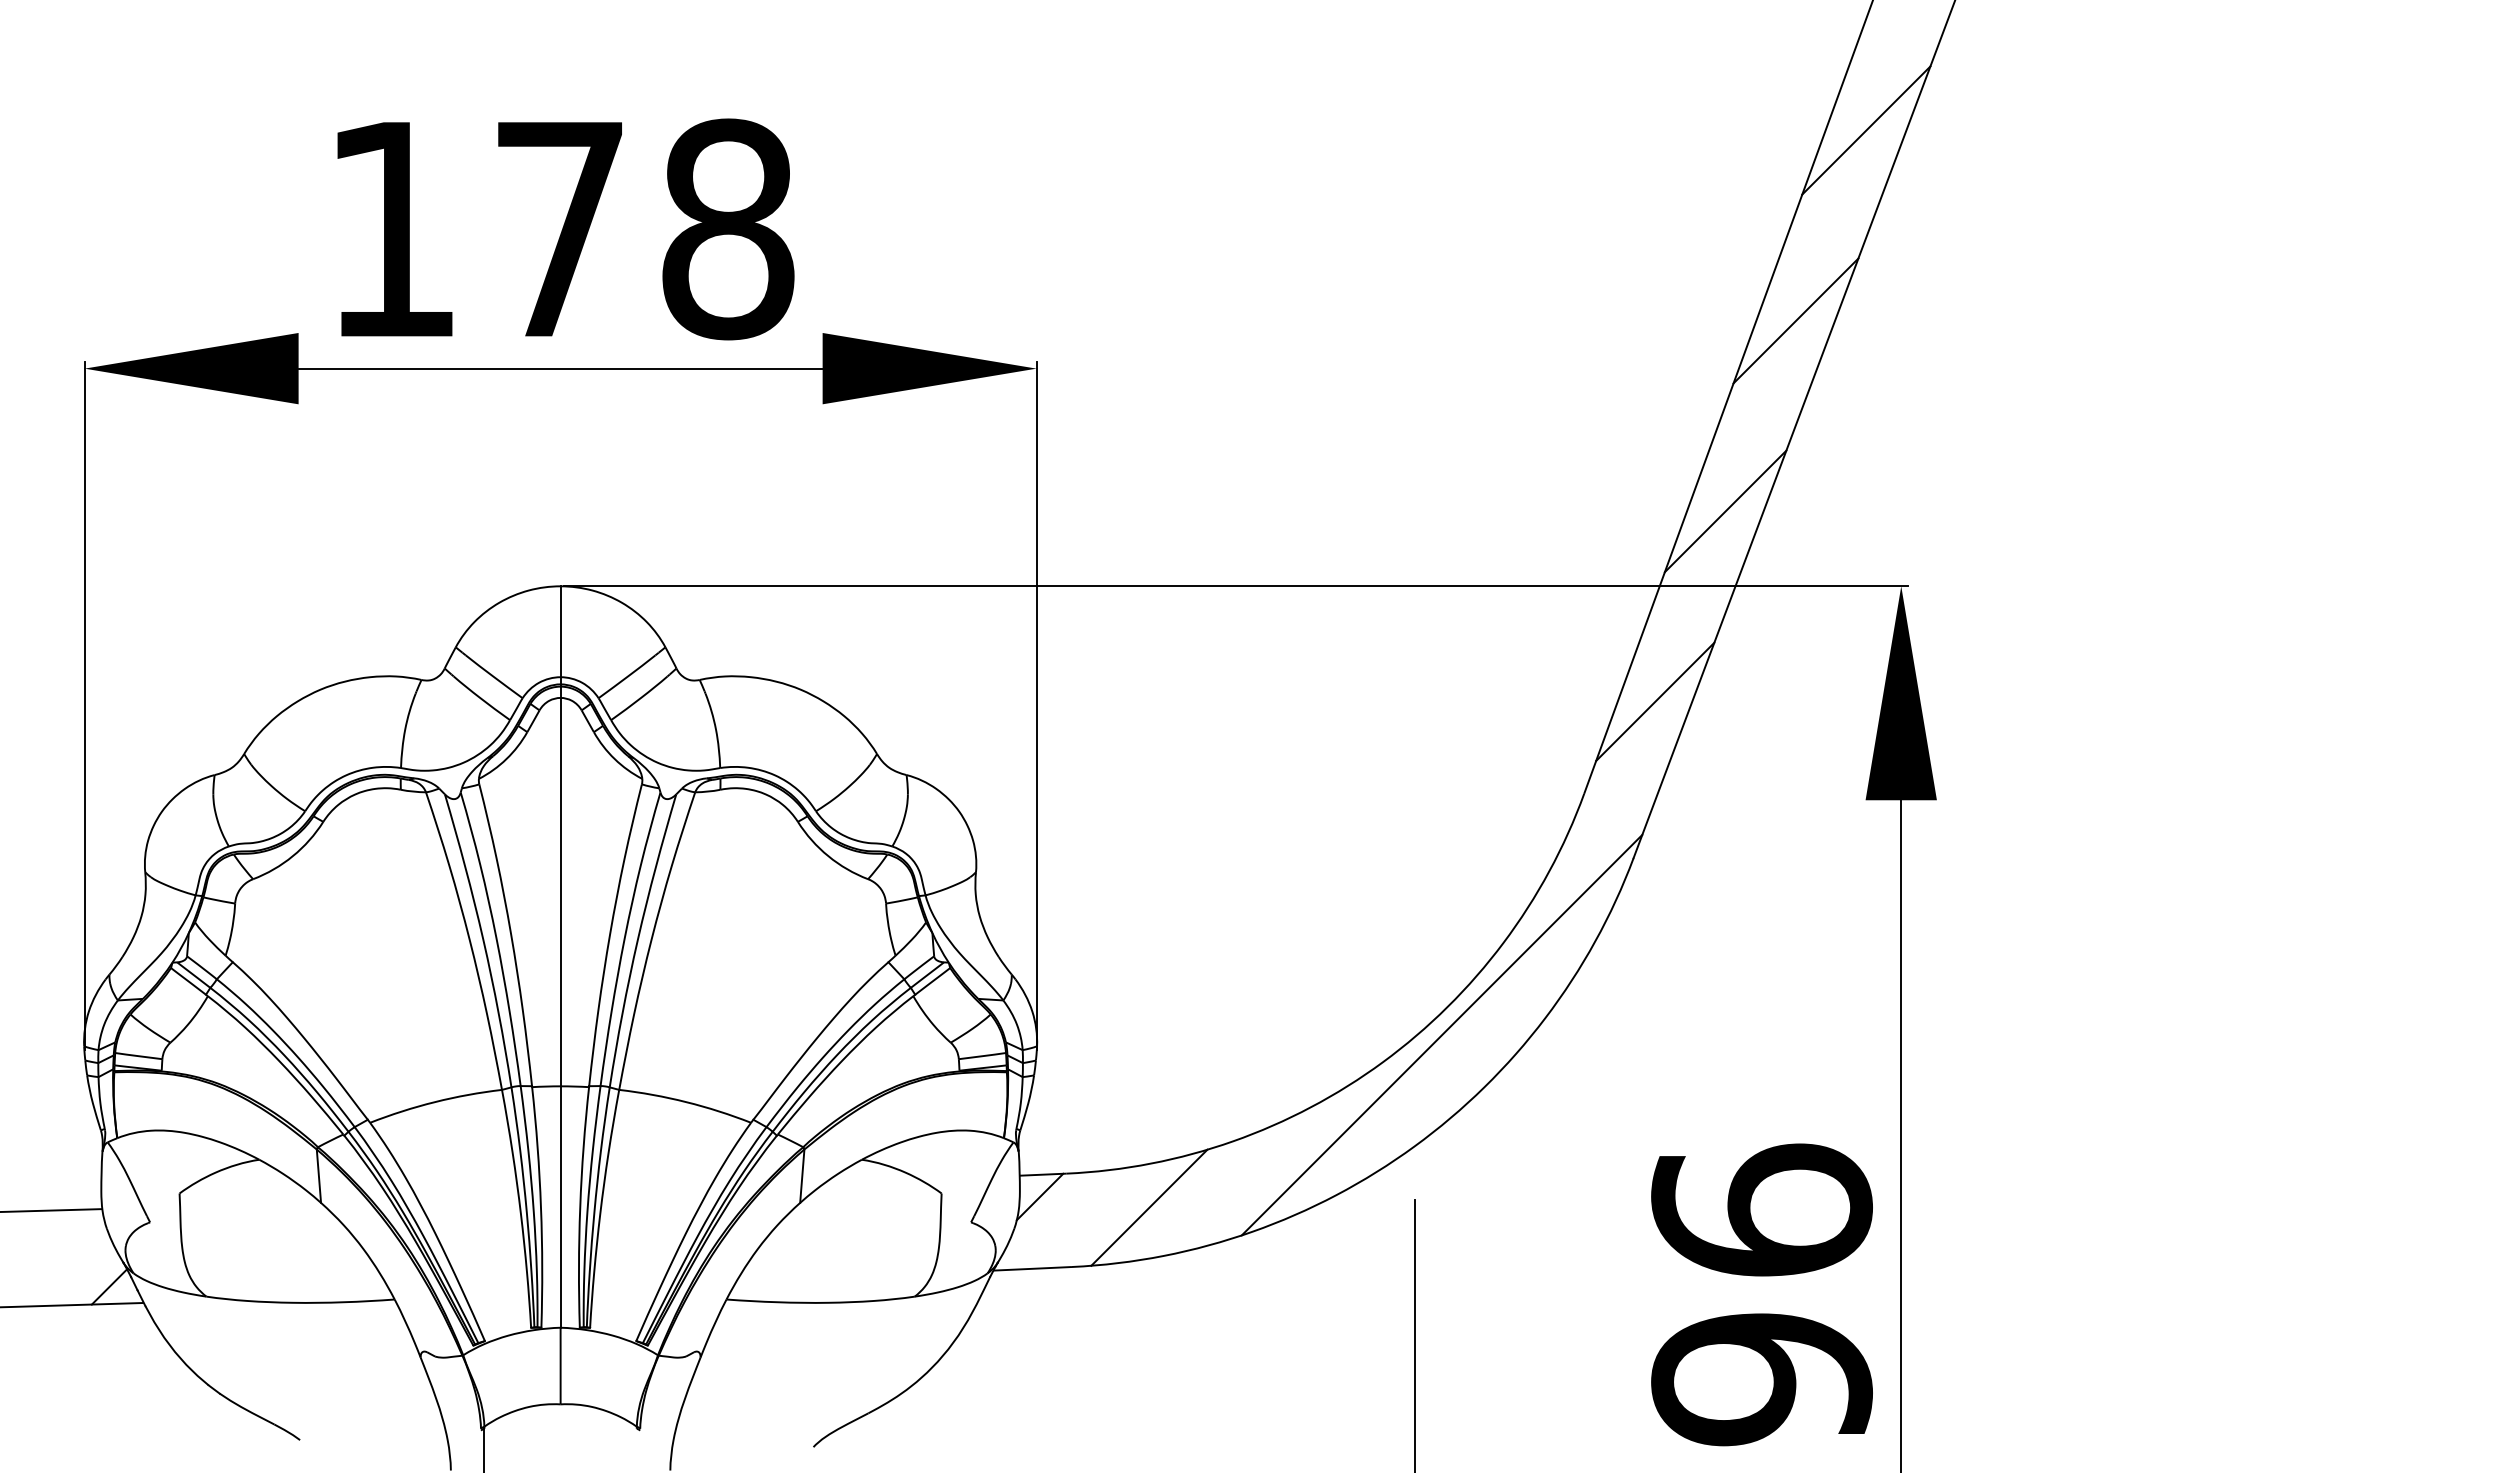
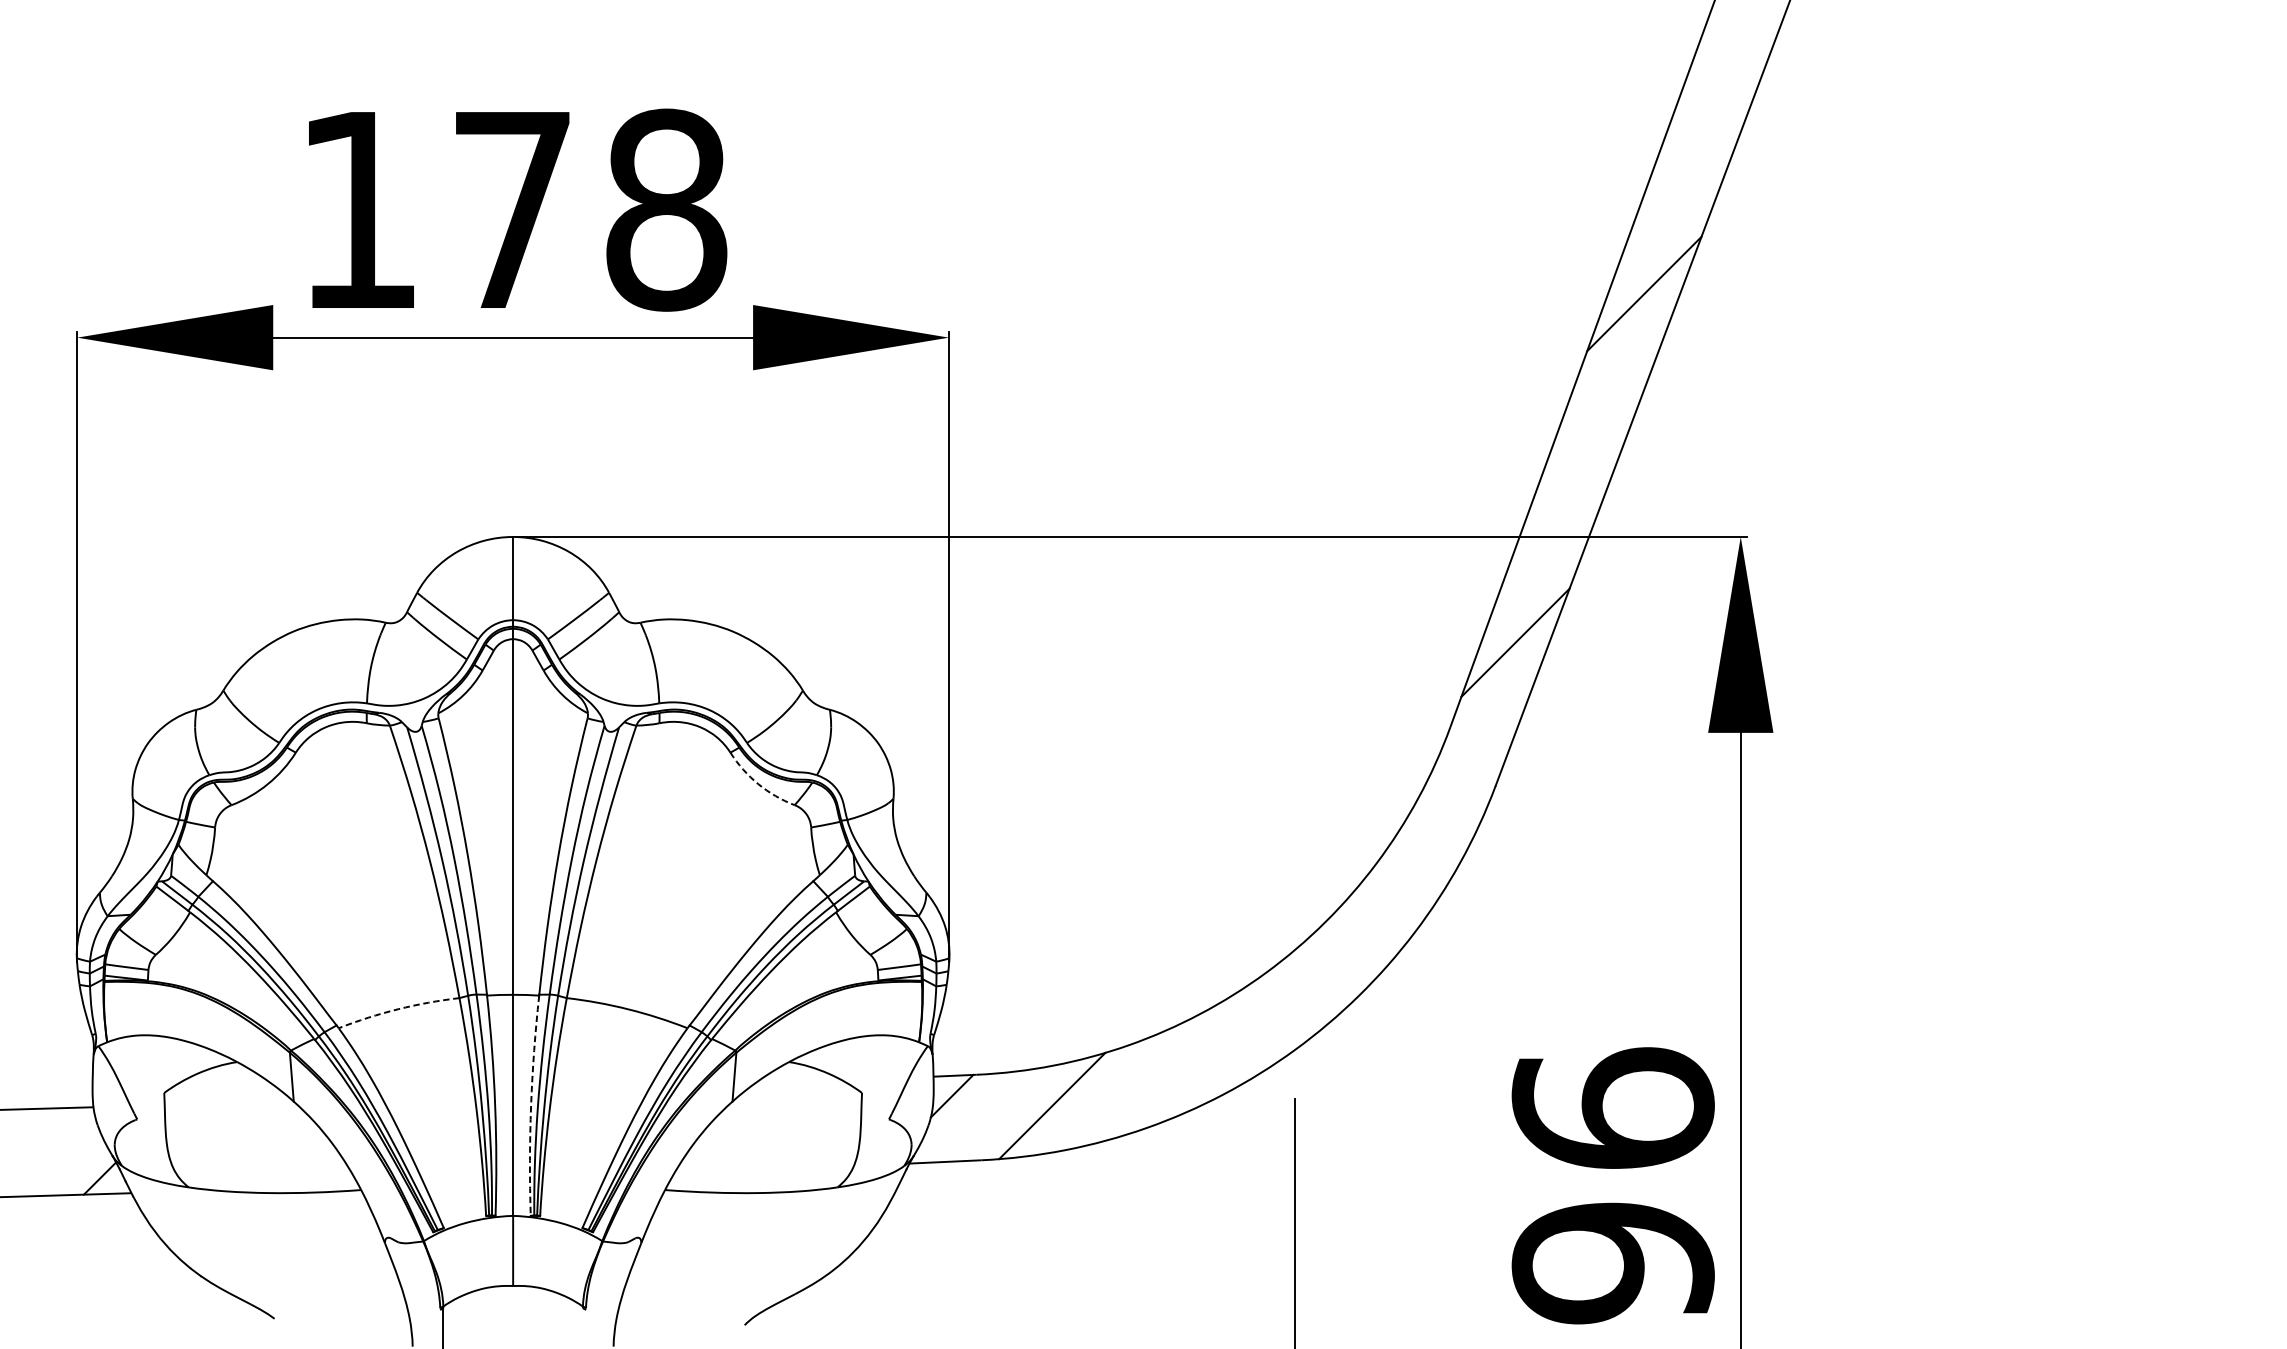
line: (1866, 130) -> (1708, 119), removed
line: (1725, 511) -> (1579, 468), removed
arc: (828, 856) -> (758, 784), solid -> dashed
line: (1441, 1034) -> (1319, 947), removed
arc: (435, 1102) -> (398, 1009), solid -> dashed
arc: (580, 1207) -> (531, 1105), solid -> dashed

